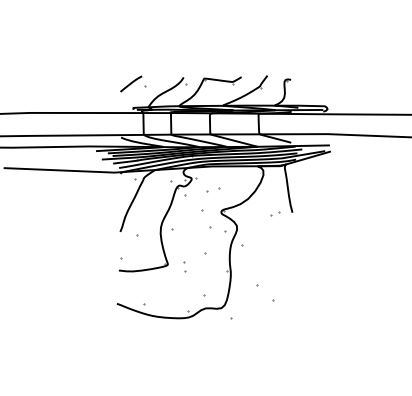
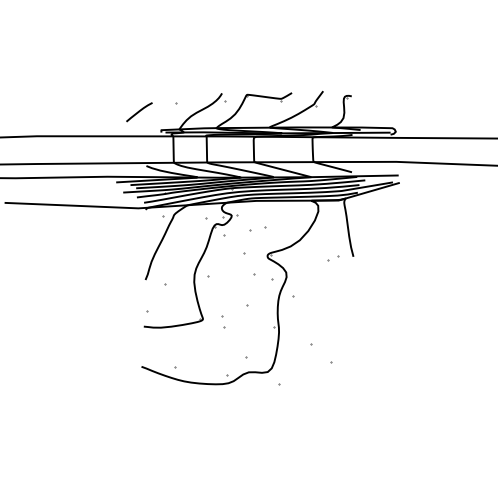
line: (131, 83) -> (139, 111), moved

